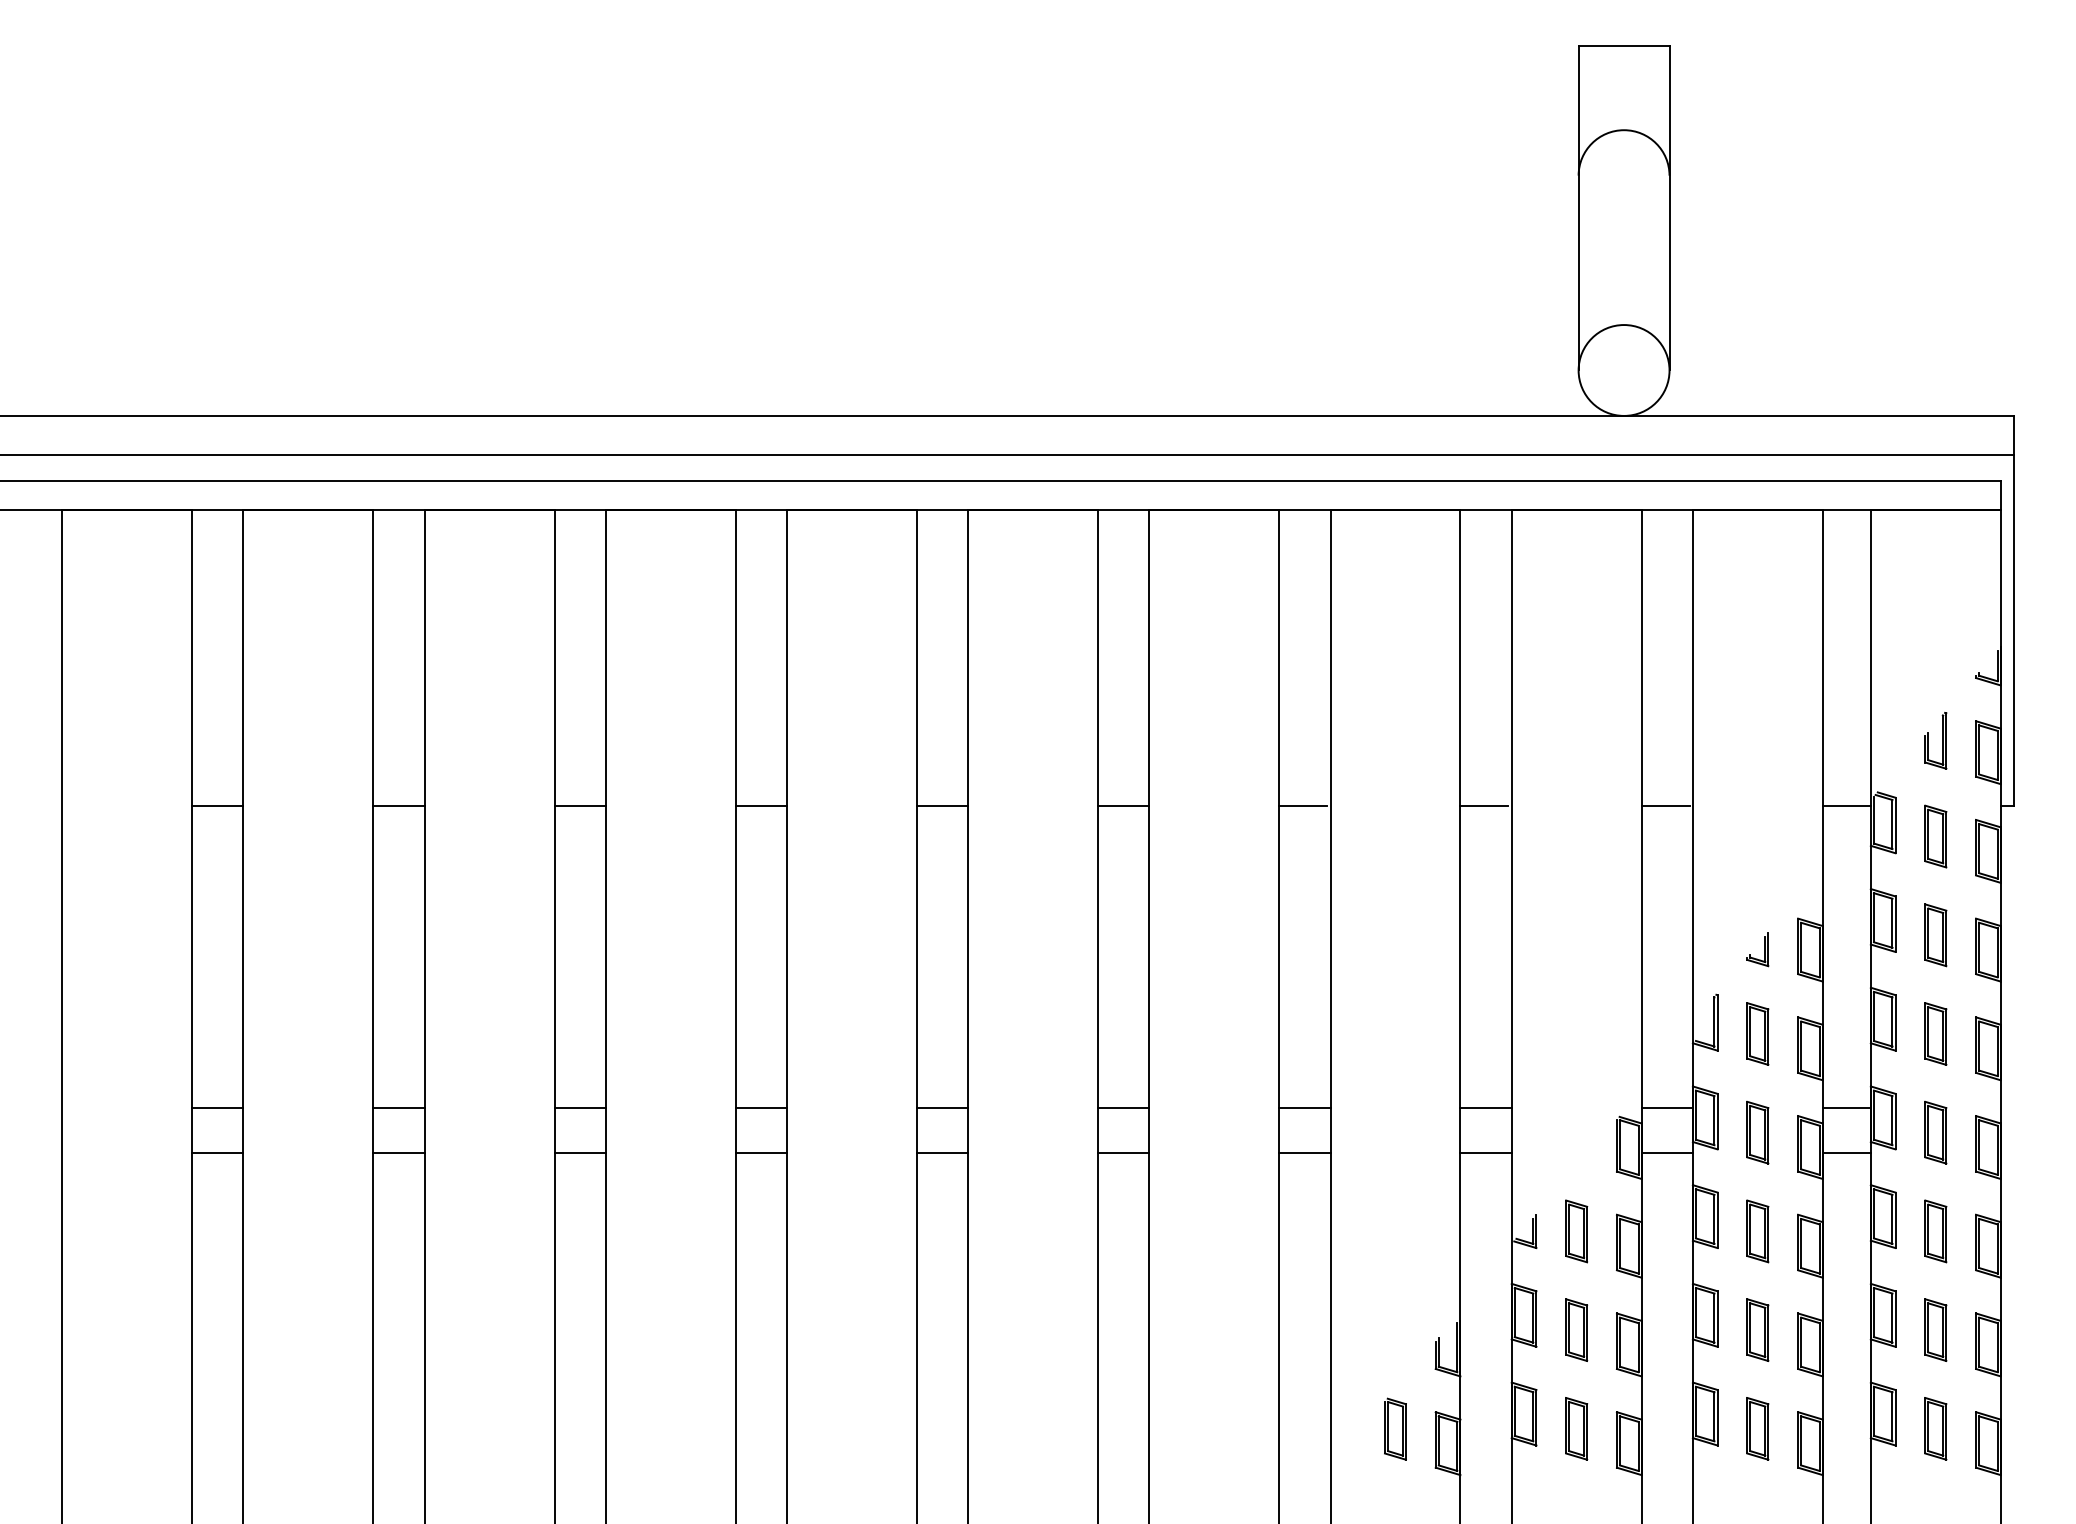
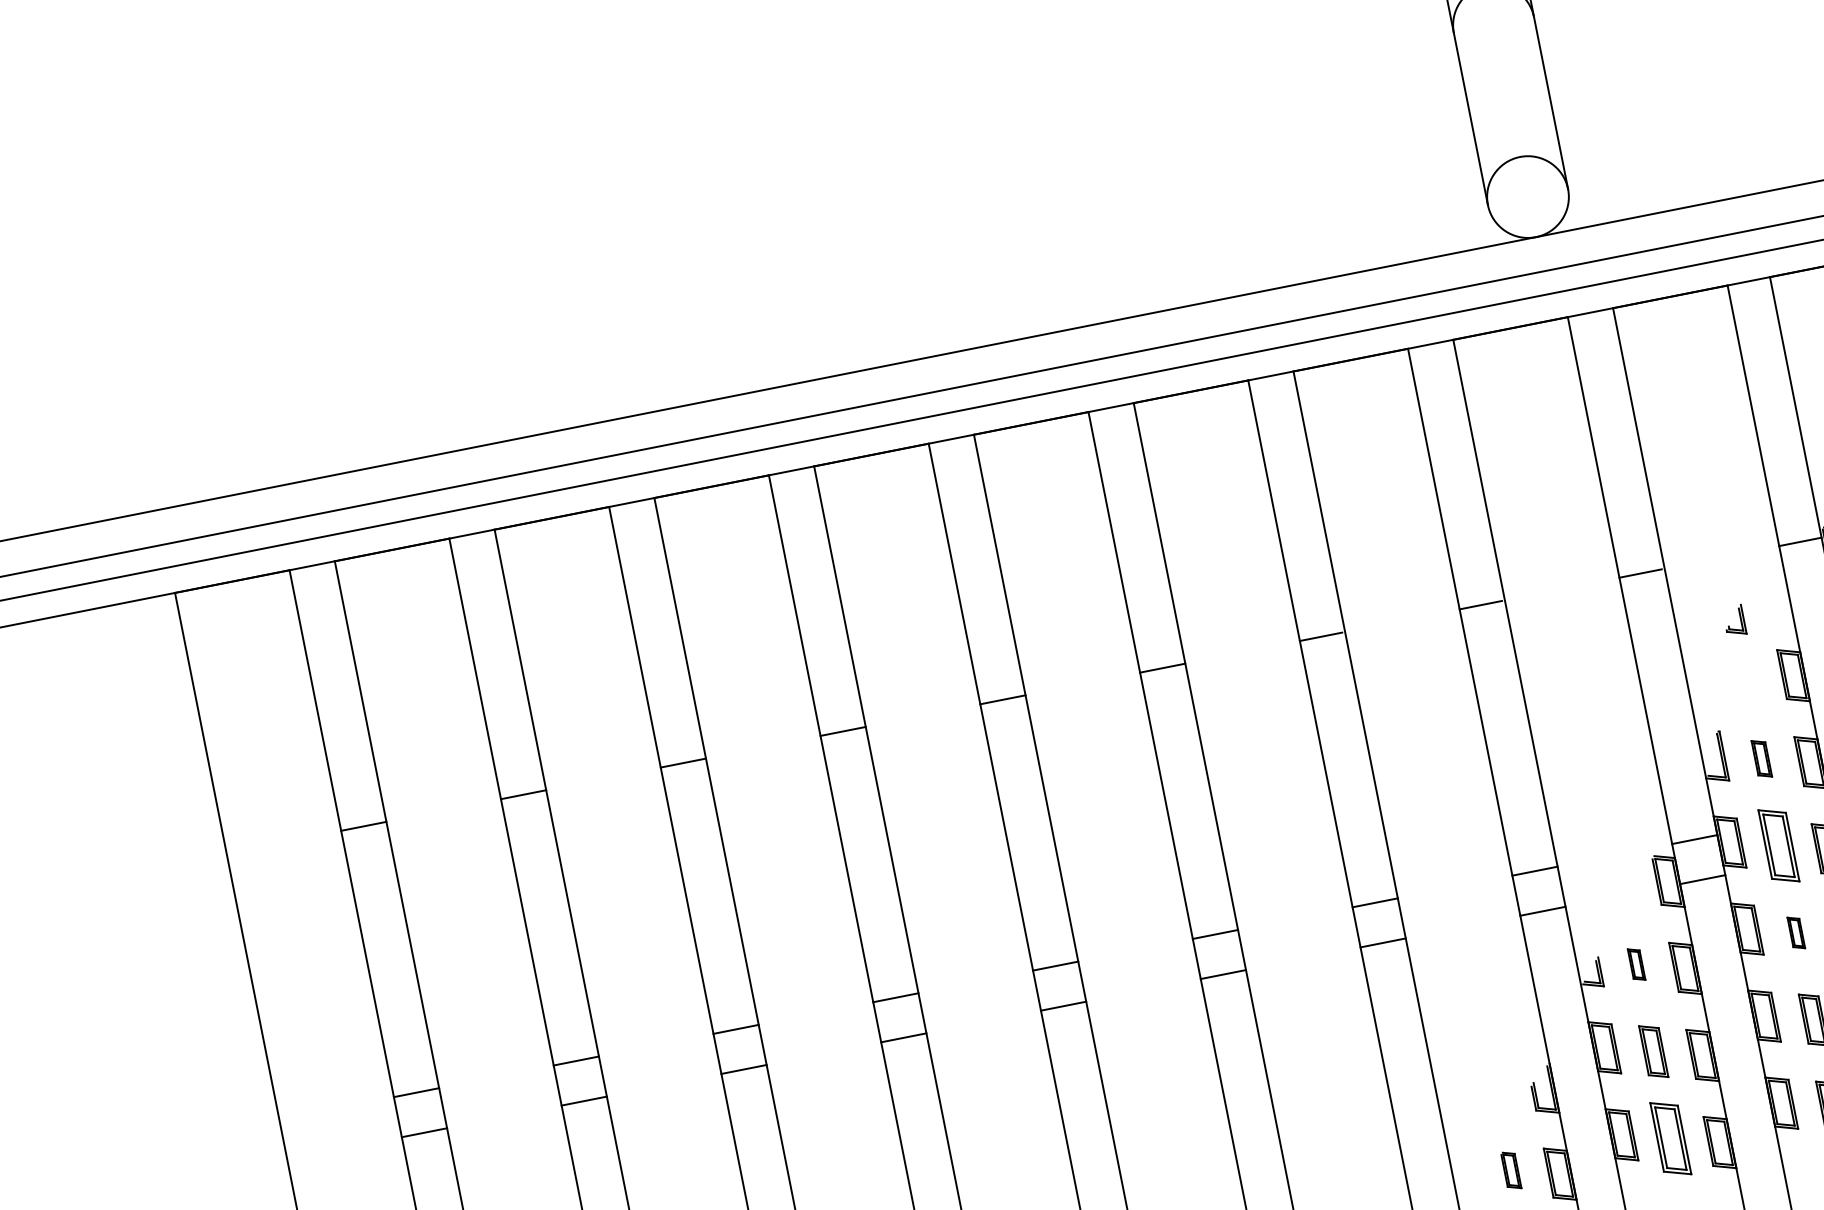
part: (1764, 949) -> (1740, 619), moved
part: (1757, 1033) -> (1761, 758), size x0.7
part: (1757, 1132) -> (1778, 845), size x1.4
part: (1576, 1231) -> (1636, 964), size x0.6
part: (1757, 1231) -> (1796, 933), size x0.6
part: (1395, 1428) -> (1511, 1170), size x0.7
part: (1576, 1428) -> (1670, 1138), size x1.4

